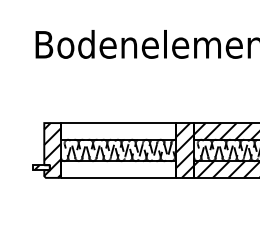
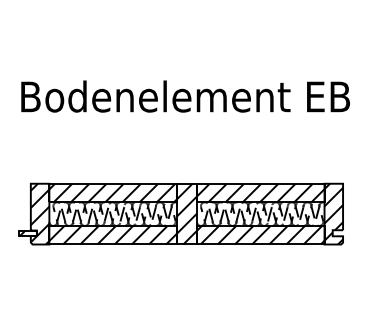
hatch: (117, 130) -> (112, 192), added
hatch: (117, 168) -> (112, 234), added

